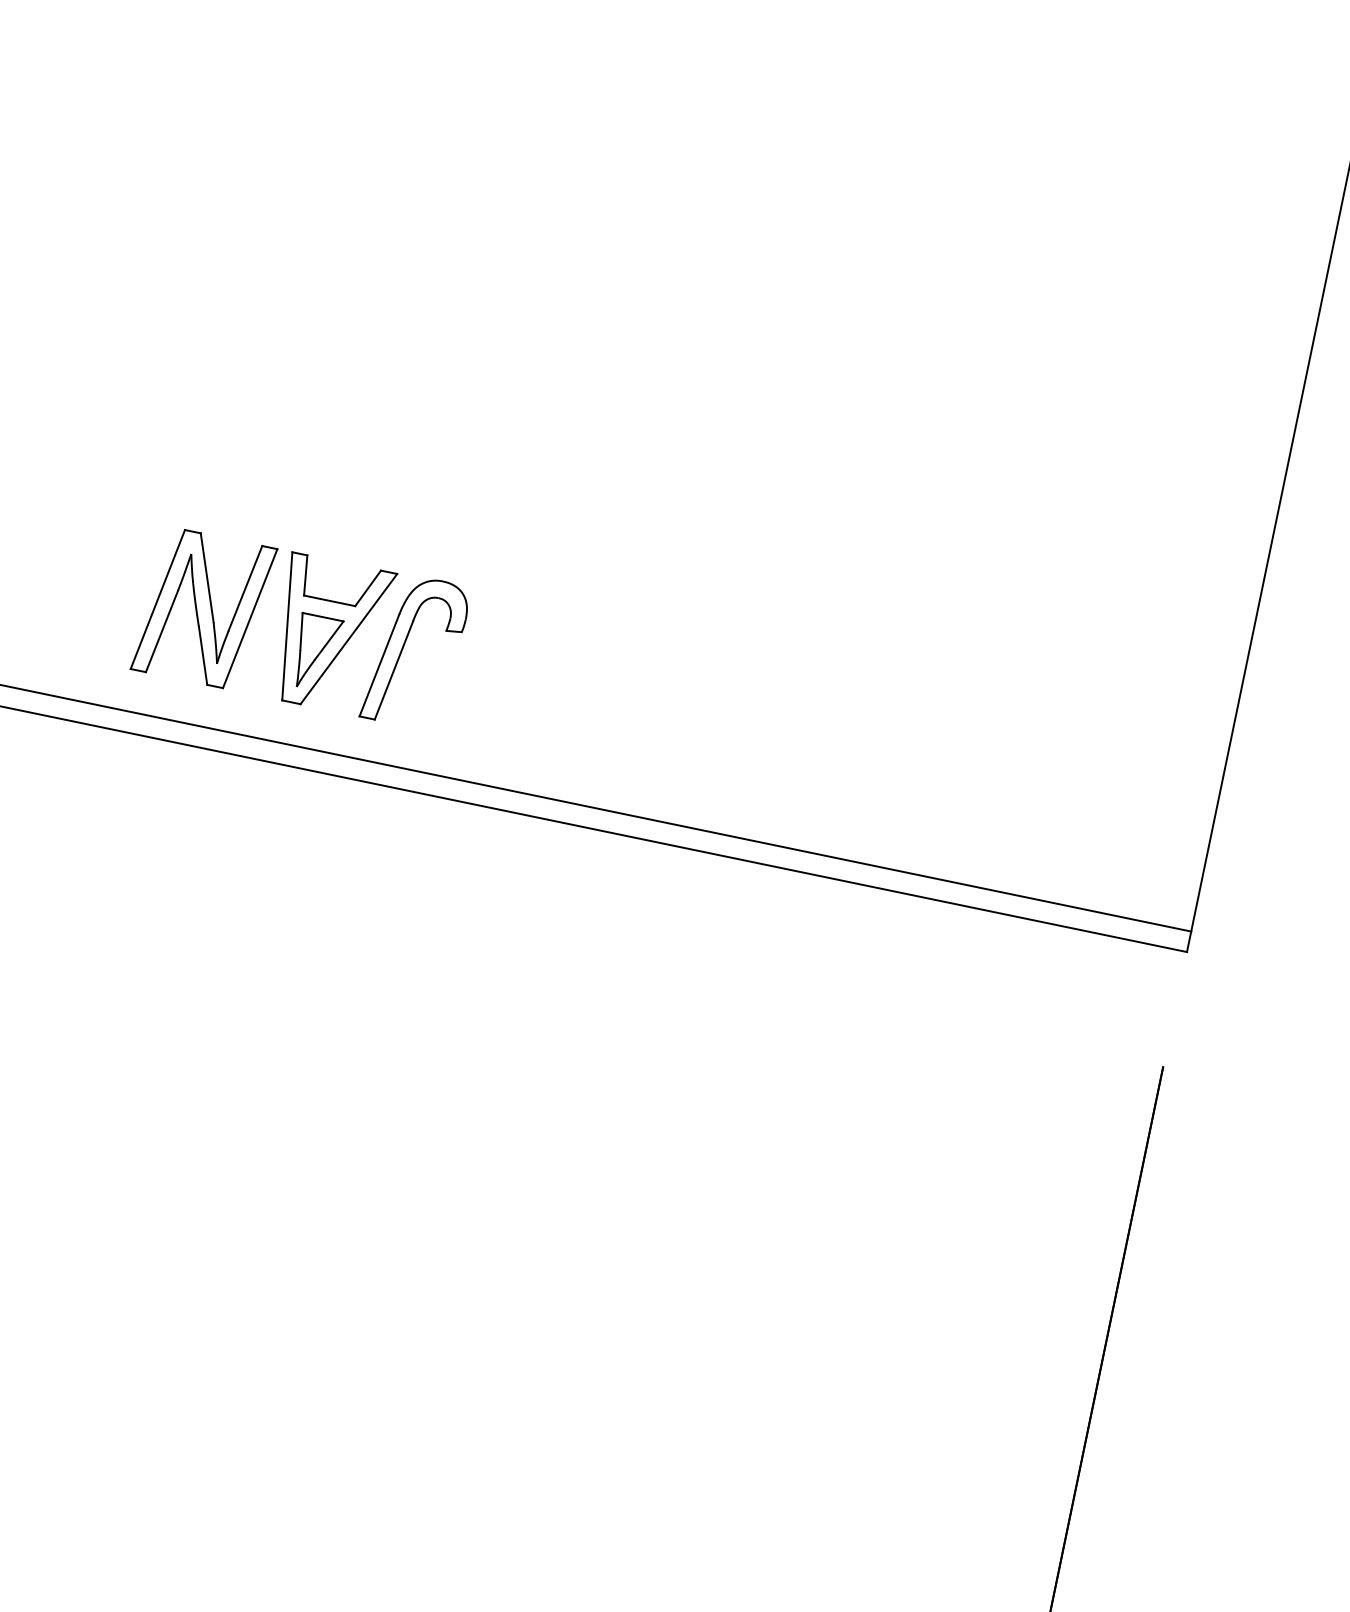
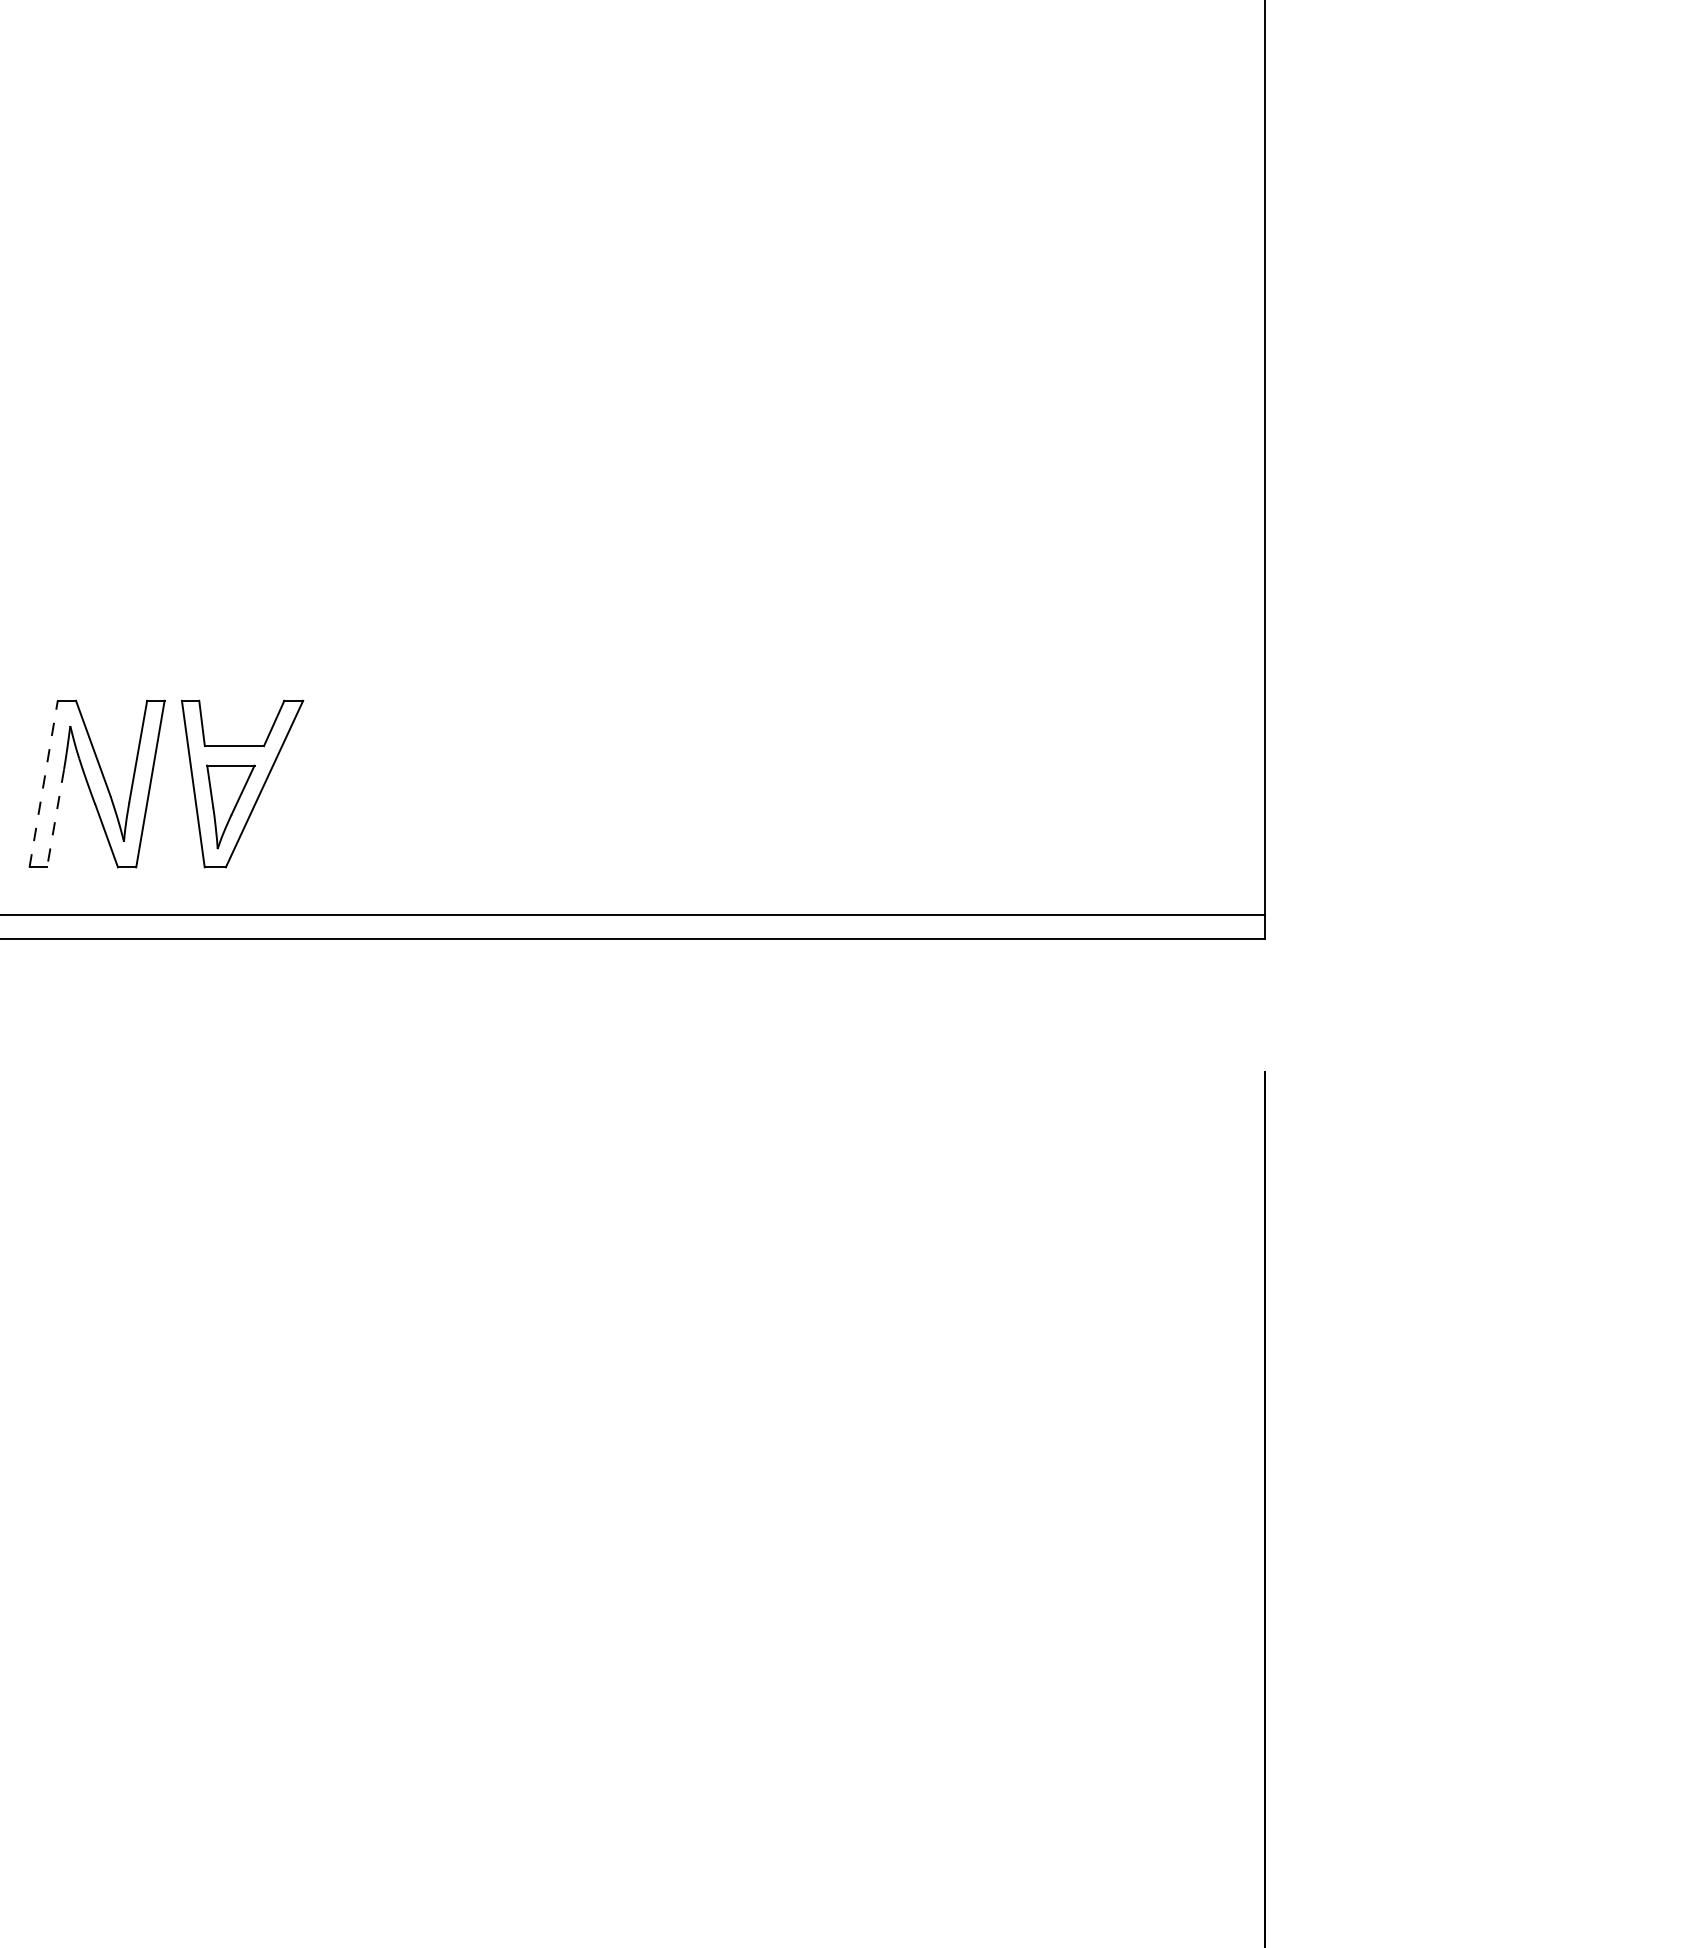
line: (157, 599) -> (43, 783), solid -> dashed
line: (161, 631) -> (55, 818), solid -> dashed
part: (403, 648) -> (327, 781), removed

